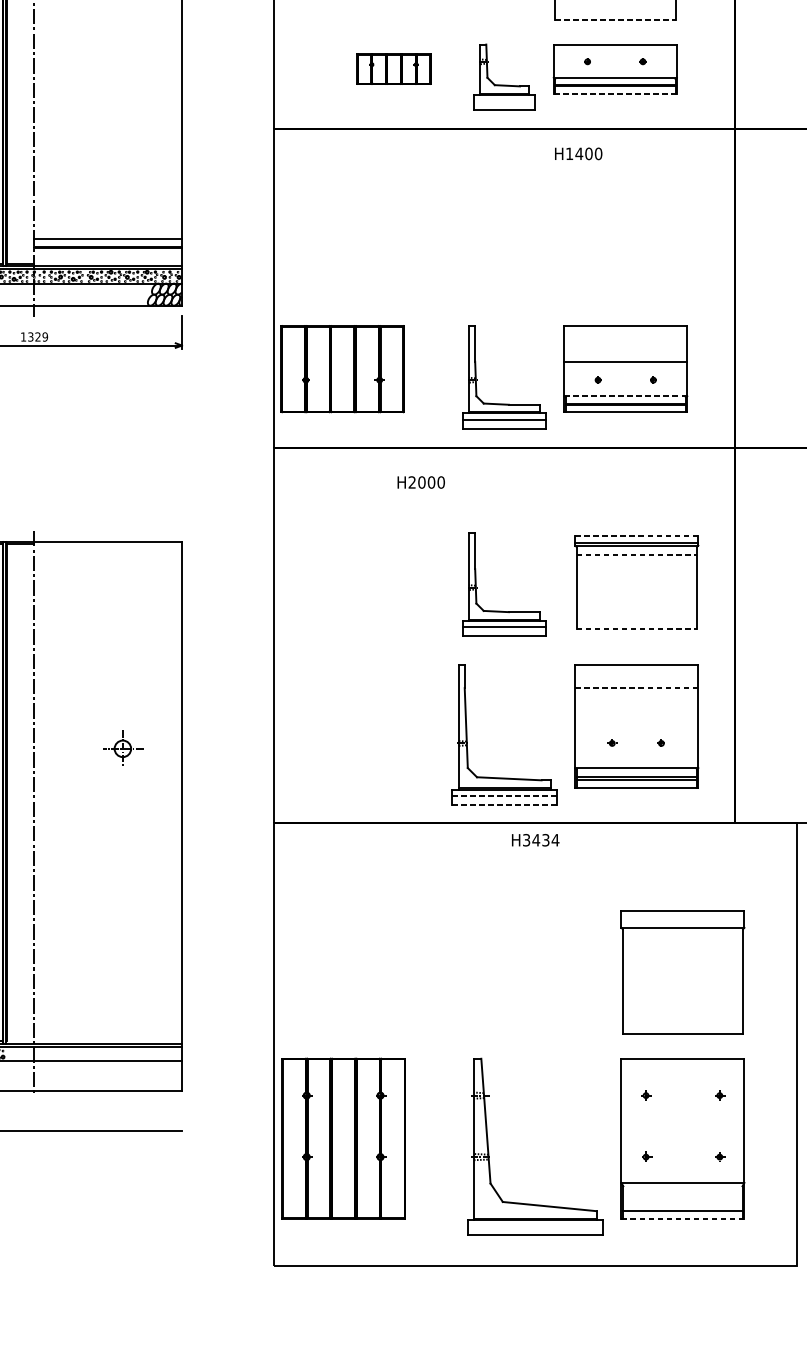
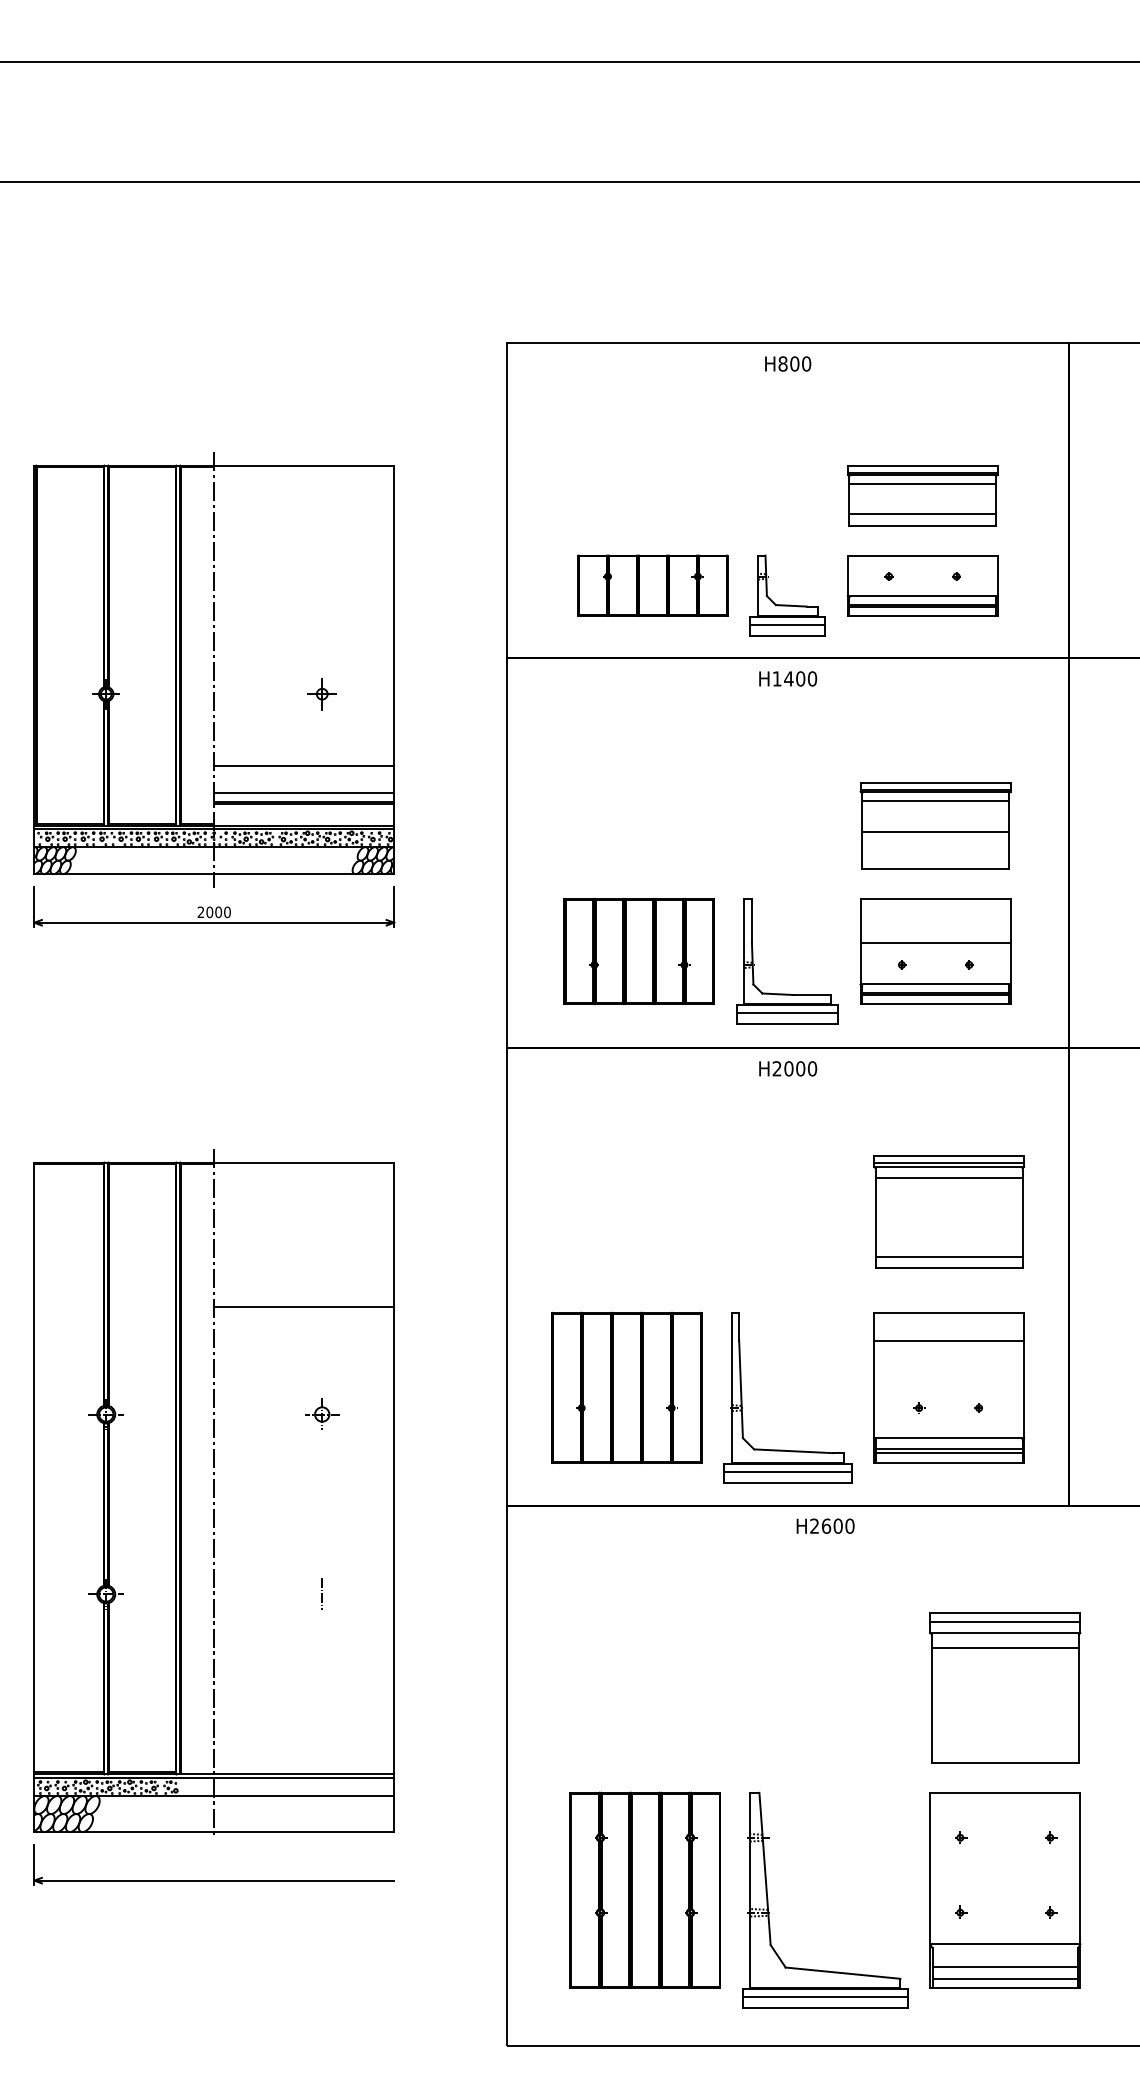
line: (615, 10) -> (922, 514), added
line: (615, 19) -> (923, 525), dashed -> solid
part: (393, 69) -> (652, 585), size x1.67
line: (615, 93) -> (922, 615), dashed -> solid
line: (504, 101) -> (787, 624), added
text: (578, 153) -> (788, 678), moved
part: (122, 158) -> (321, 694), added
line: (108, 217) -> (304, 766), added
part: (625, 265) -> (935, 825), added
text: (33, 337) -> (213, 912), 1329 -> 2000
part: (342, 369) -> (638, 951), moved
line: (625, 396) -> (935, 984), dashed -> solid
text: (421, 482) -> (788, 1068), moved
line: (637, 536) -> (949, 1155), dashed -> solid
line: (637, 555) -> (949, 1178), dashed -> solid
part: (504, 610) -> (787, 1246), removed
line: (636, 619) -> (948, 1256), added
line: (637, 628) -> (949, 1268), dashed -> solid
line: (108, 660) -> (304, 1306), added
line: (637, 687) -> (949, 1340), dashed -> solid
part: (372, 726) -> (626, 1387), added
part: (123, 747) -> (322, 1413), size x0.71
line: (504, 795) -> (787, 1471), dashed -> solid
line: (504, 805) -> (787, 1483), dashed -> solid
text: (541, 839) -> (832, 1525), H3434 -> H2600
line: (123, 896) -> (322, 1594), added
line: (683, 918) -> (1005, 1621), added
line: (682, 940) -> (1004, 1648), added
part: (342, 1138) -> (644, 1889), moved
line: (683, 1201) -> (1005, 1966), added
line: (683, 1218) -> (1005, 1987), dashed -> solid
line: (534, 1225) -> (824, 1996), added

